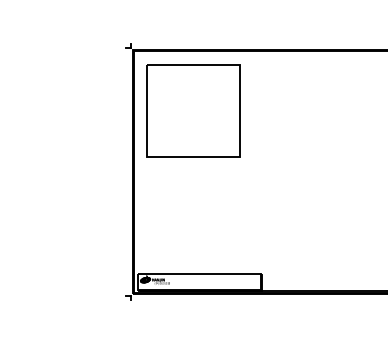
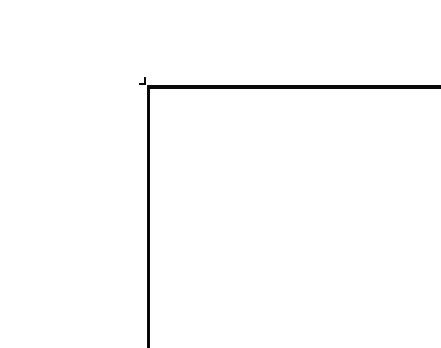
part: (193, 110) -> (221, 159), removed

